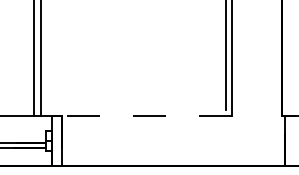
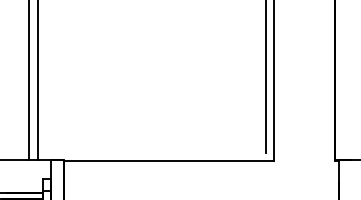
line: (146, 116) -> (167, 160), dashed -> solid

